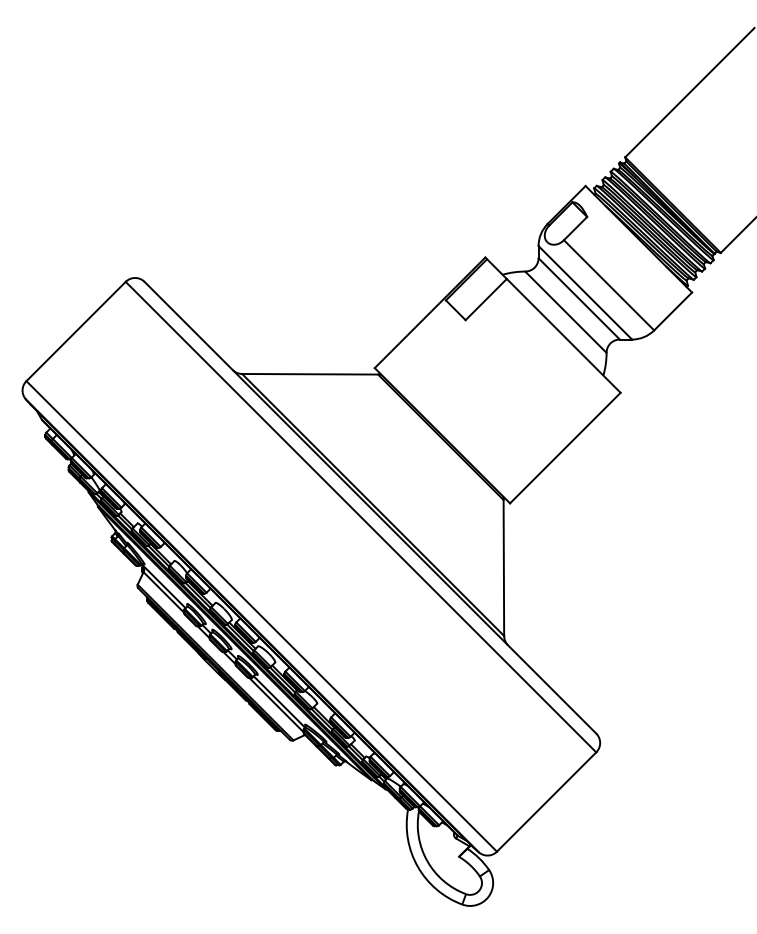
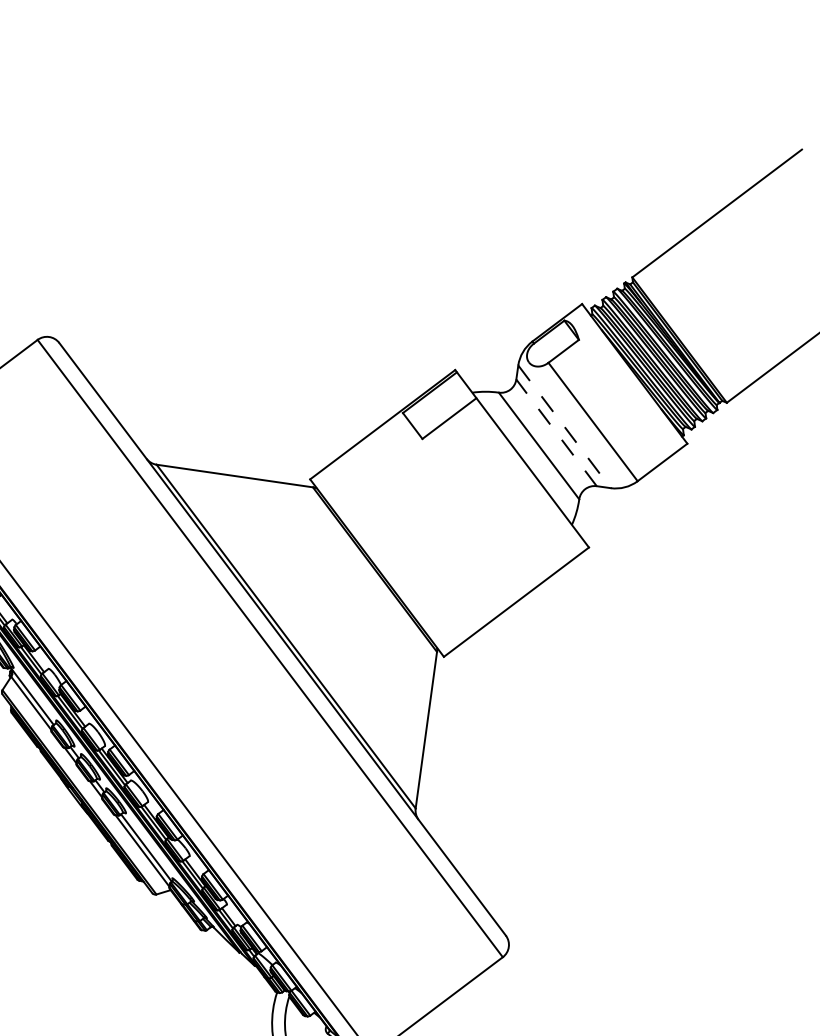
line: (585, 293) -> (564, 427), solid -> dashed
line: (578, 298) -> (555, 432), solid -> dashed

